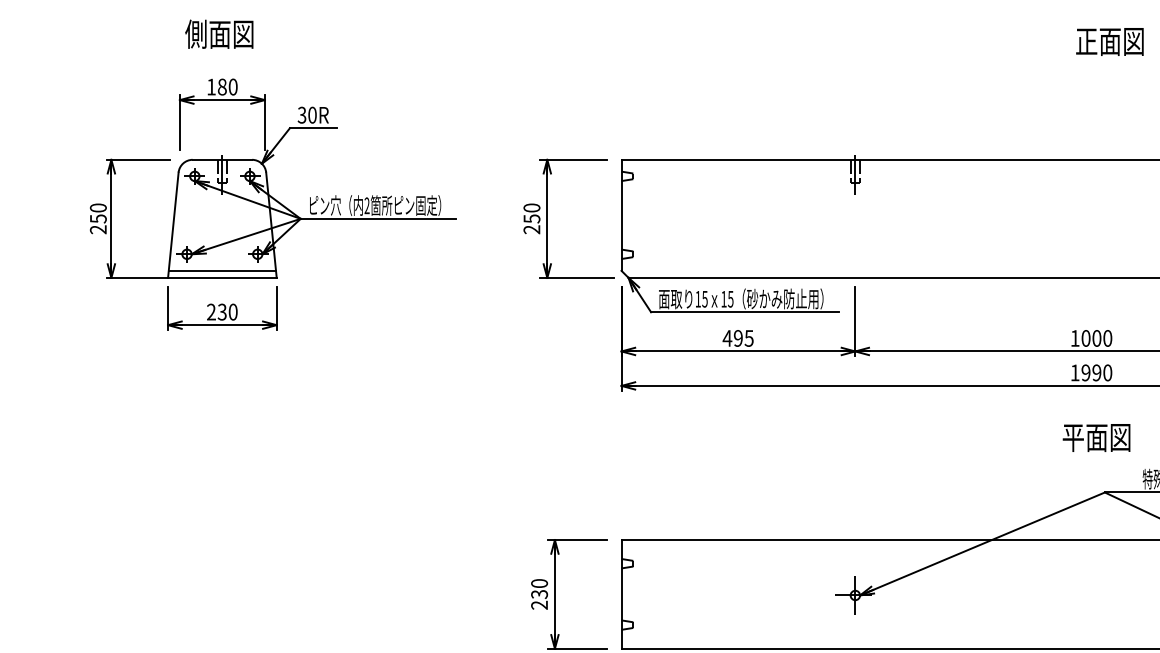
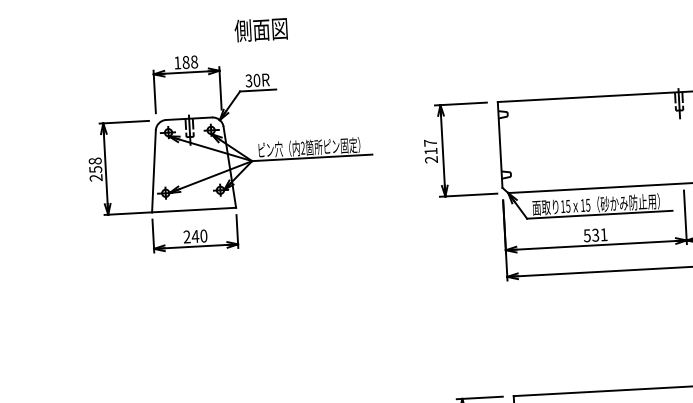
text: (219, 33) -> (261, 29), moved
text: (232, 87) -> (193, 62), 180 -> 188
text: (98, 207) -> (95, 160), 250 -> 258
text: (531, 213) -> (430, 147), 250 -> 217
line: (222, 270) -> (193, 204), removed
text: (222, 311) -> (195, 236), 230 -> 240
text: (737, 338) -> (595, 235), 495 -> 531

